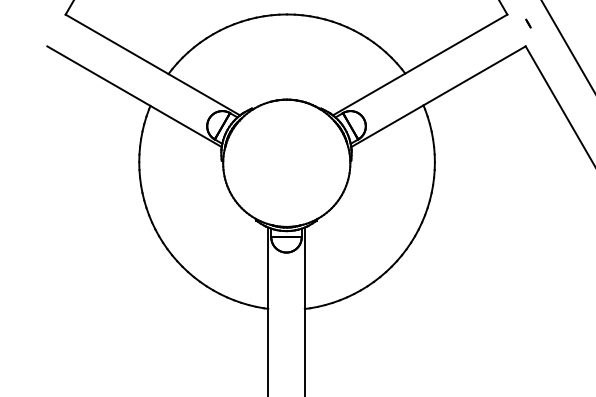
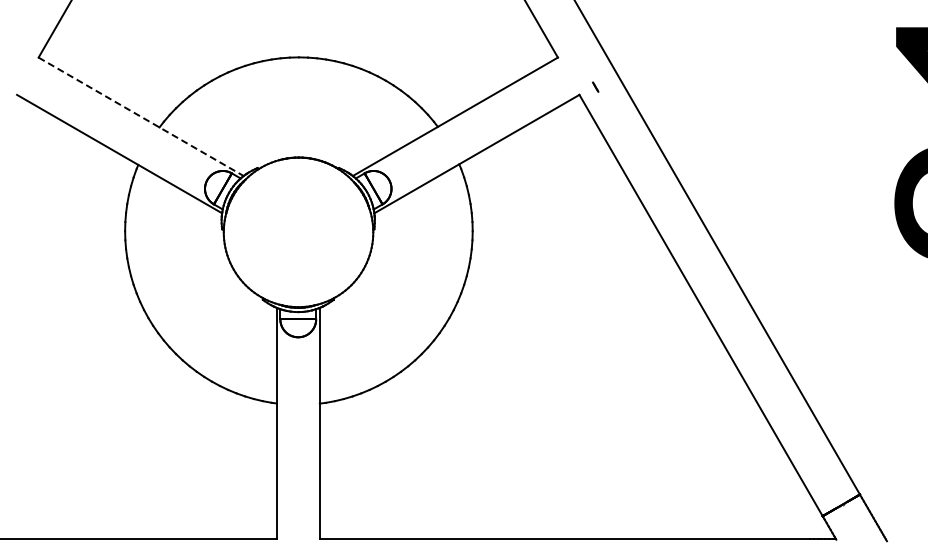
part: (528, 23) -> (595, 86), moved
line: (153, 65) -> (141, 117), solid -> dashed

